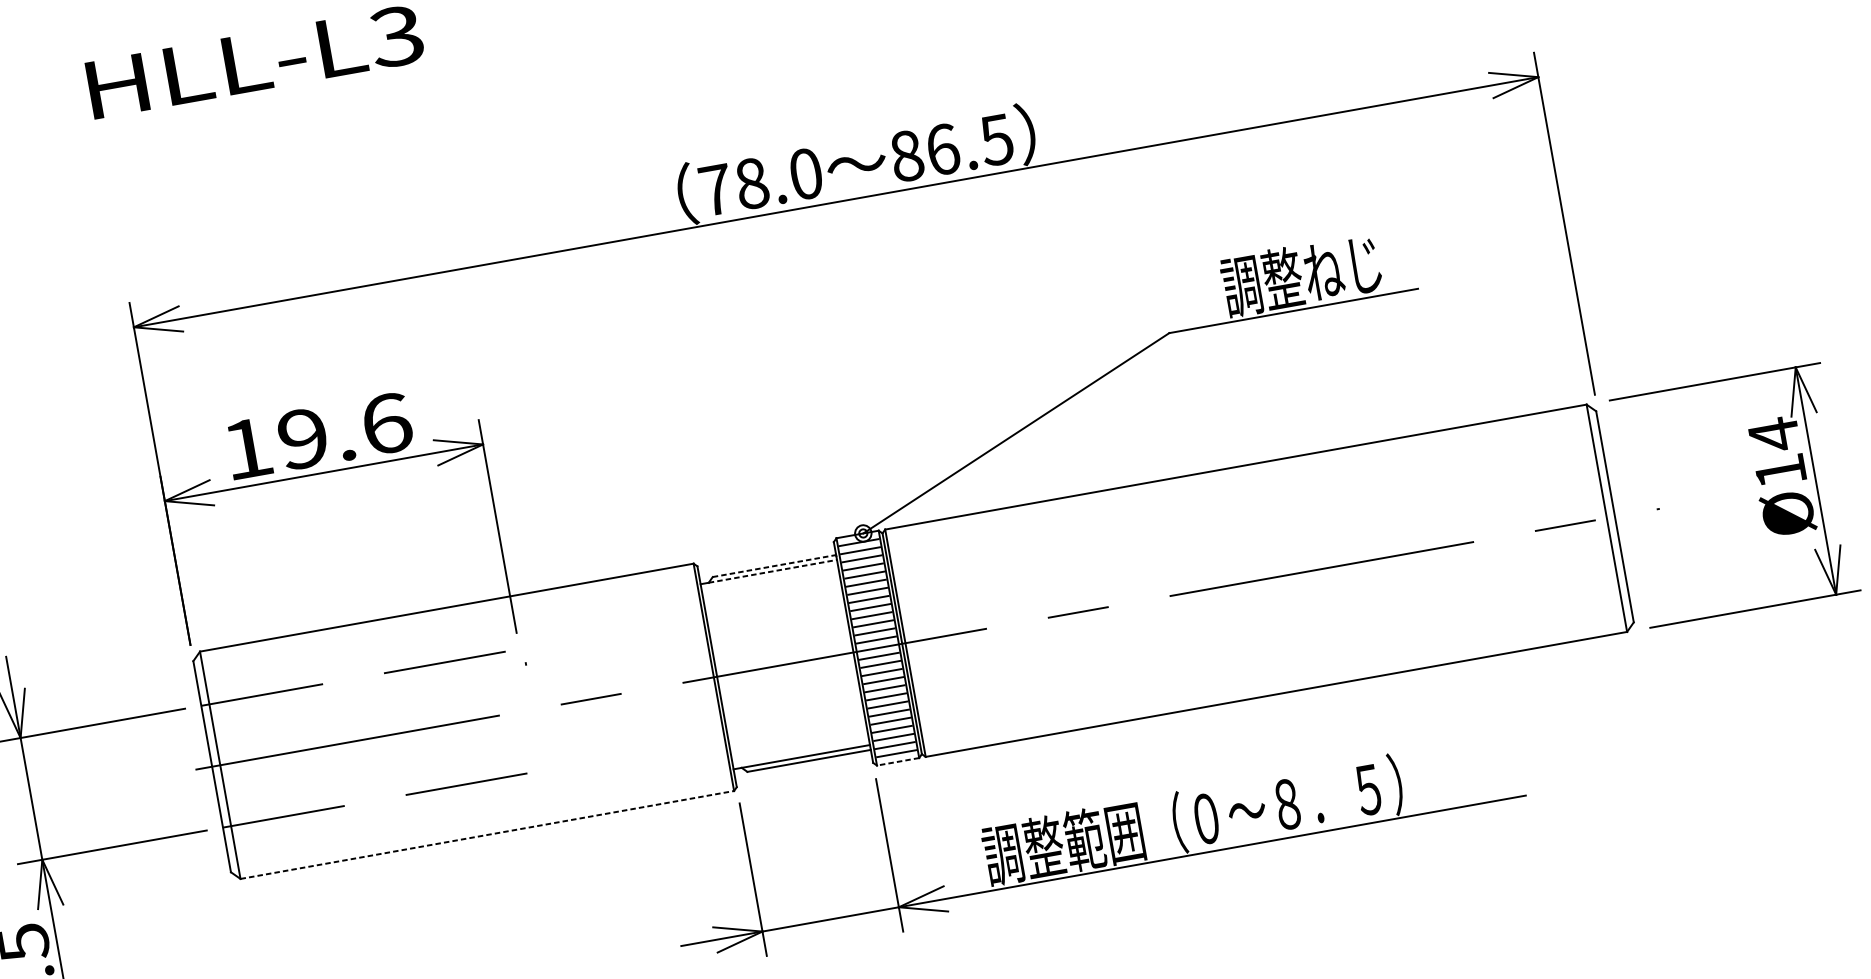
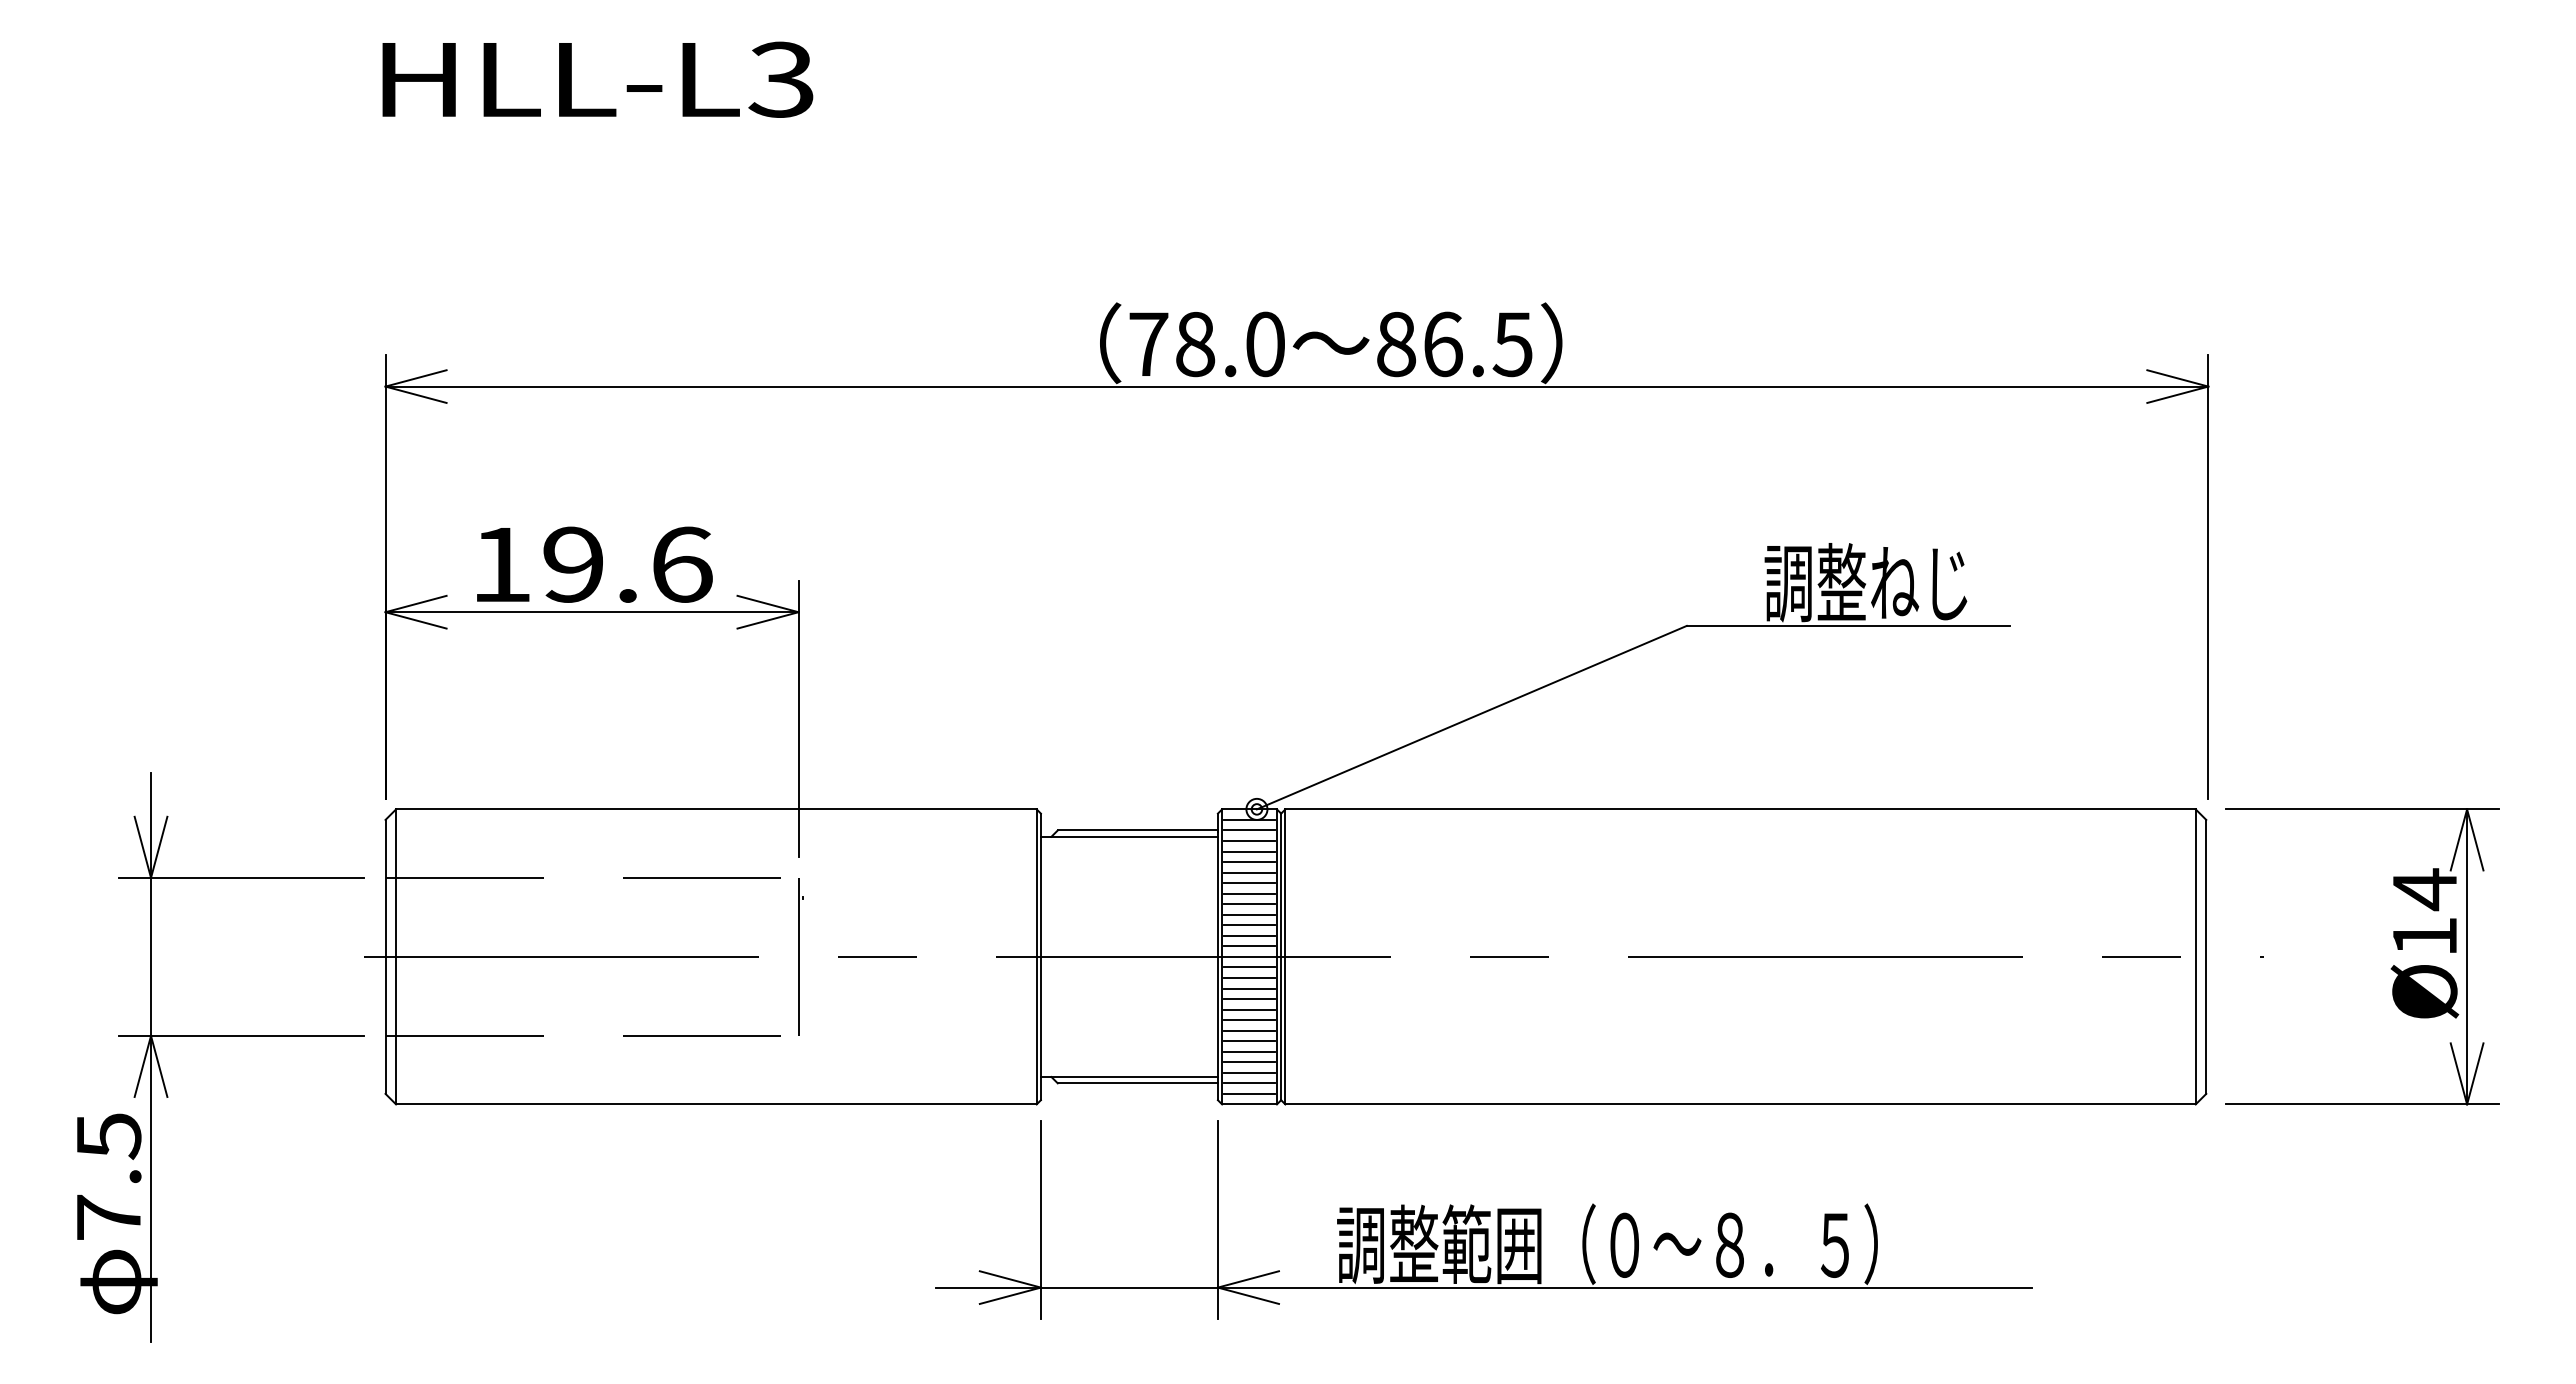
line: (774, 565) -> (1138, 830), dashed -> solid
line: (773, 571) -> (1135, 836), dashed -> solid
line: (530, 709) -> (798, 956), added
line: (898, 761) -> (1249, 1104), dashed -> solid
line: (487, 835) -> (716, 1104), dashed -> solid

